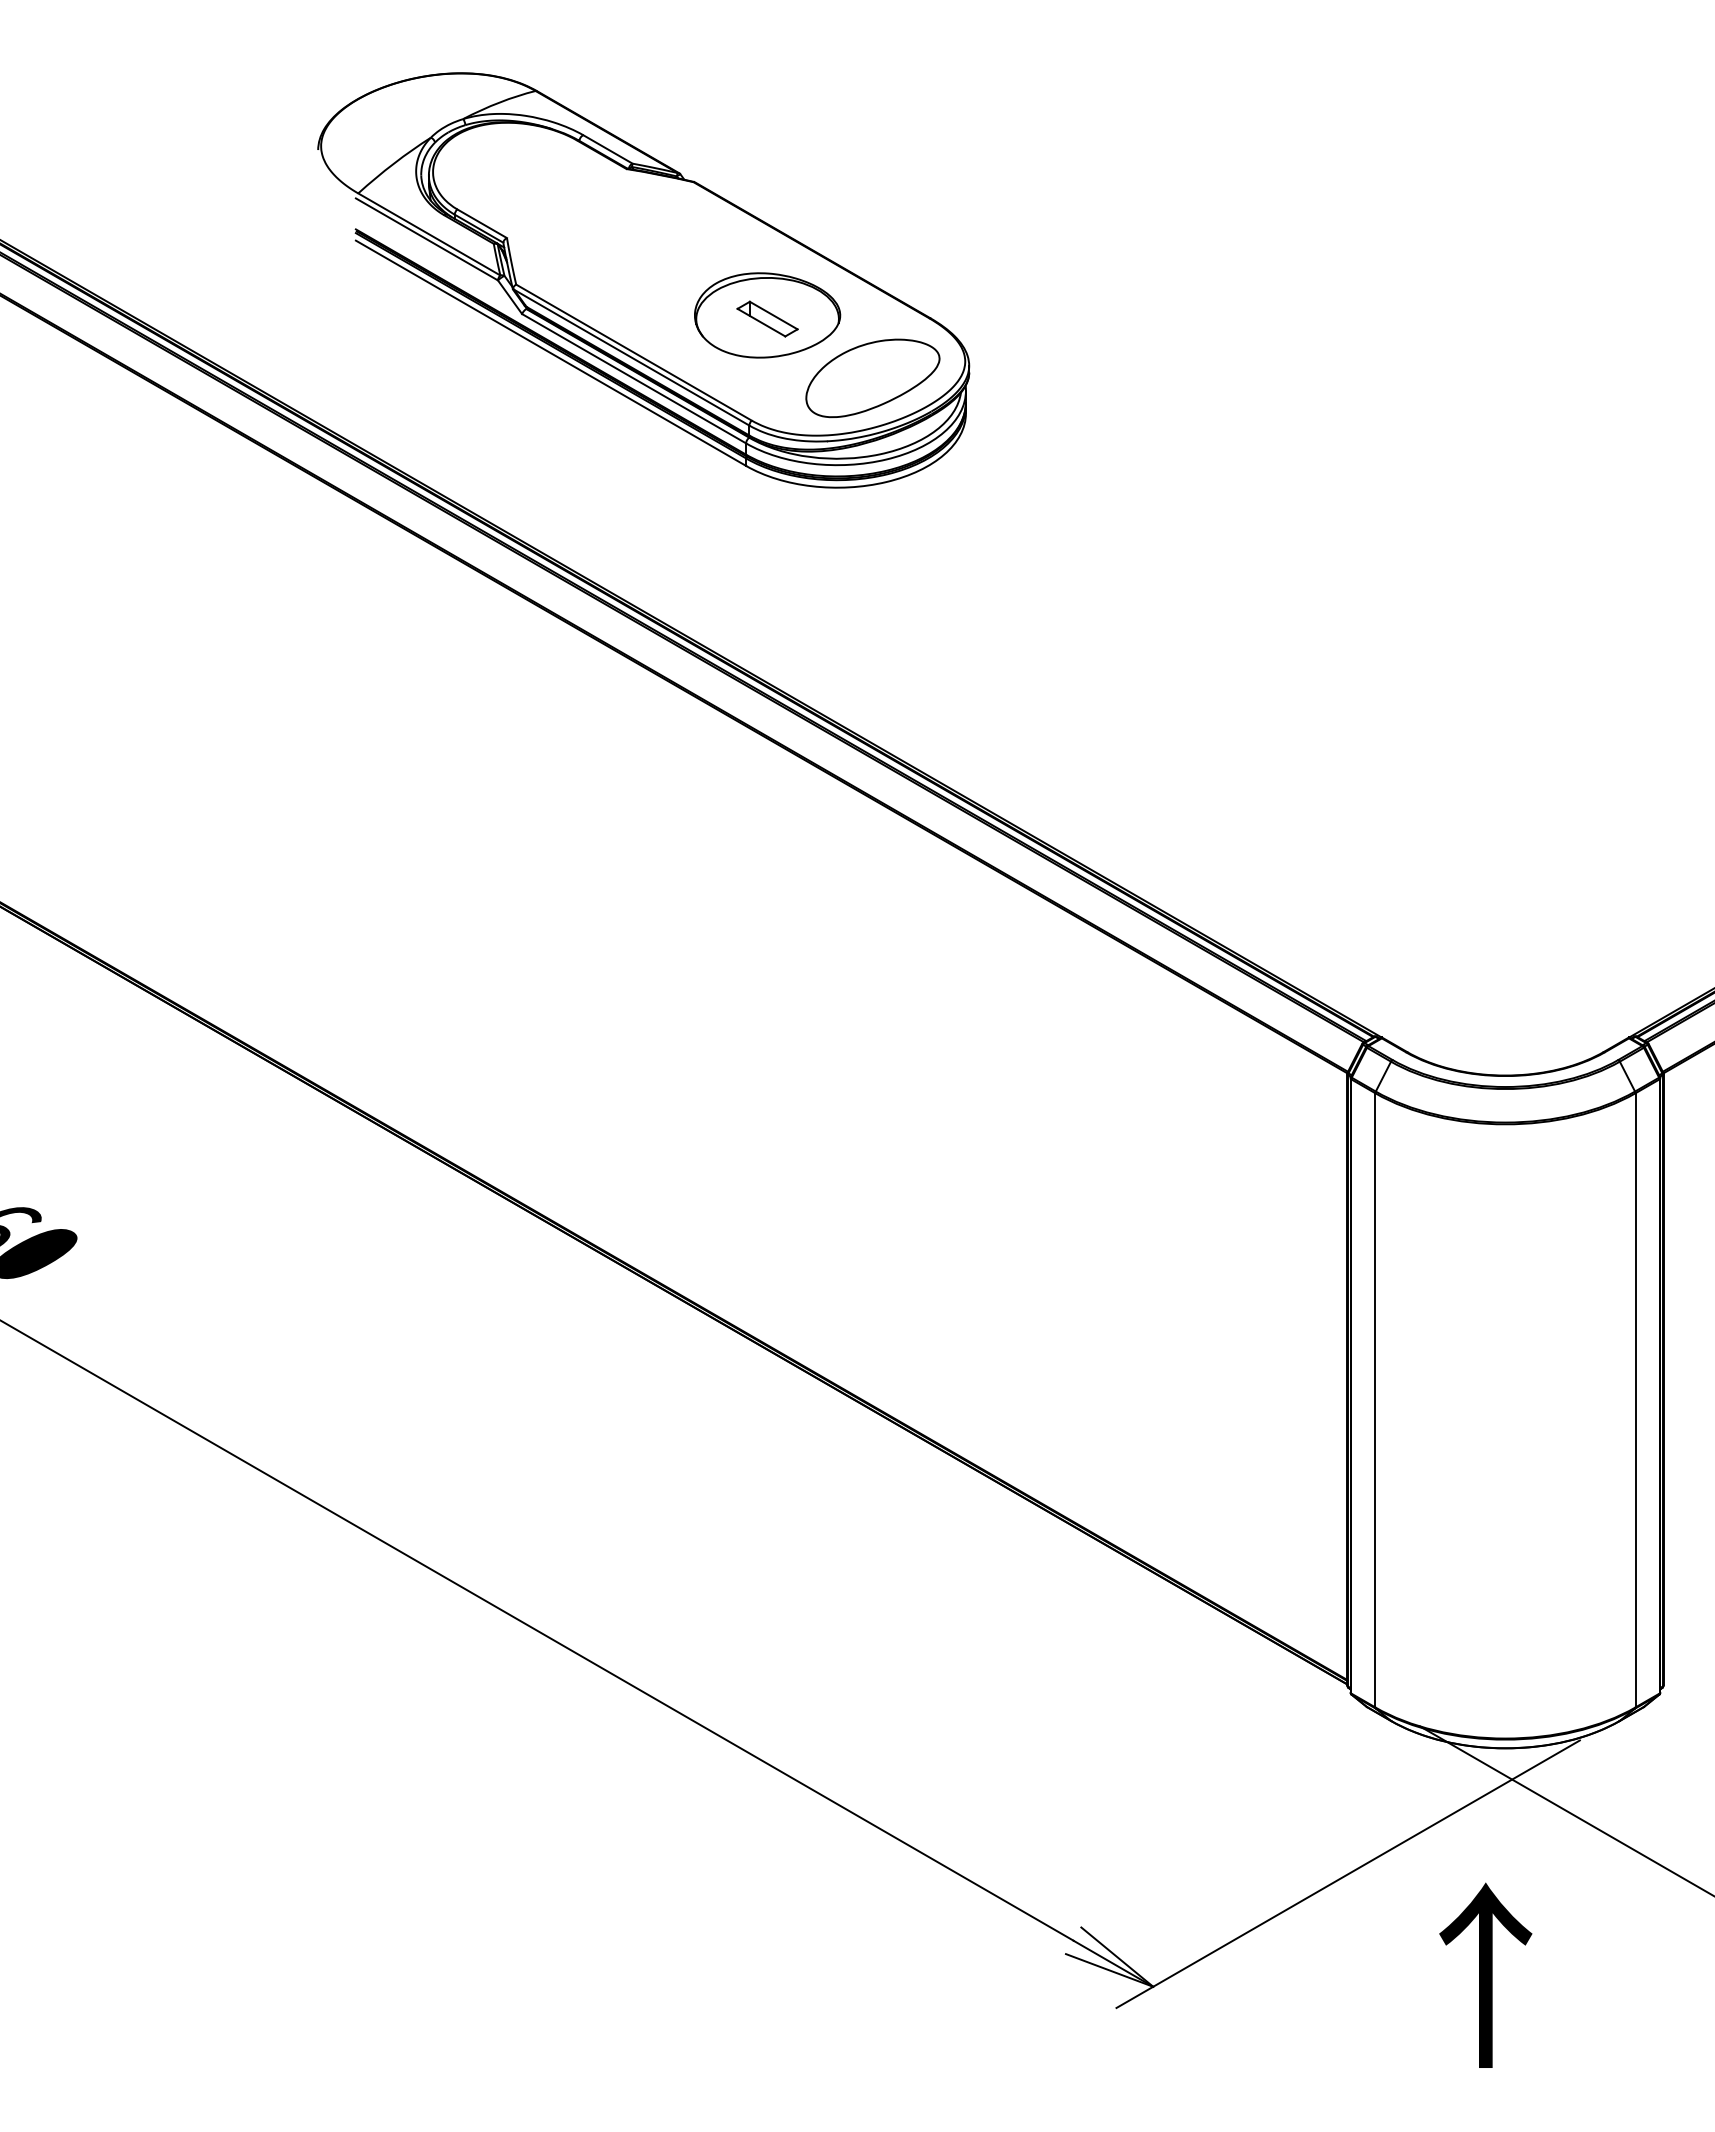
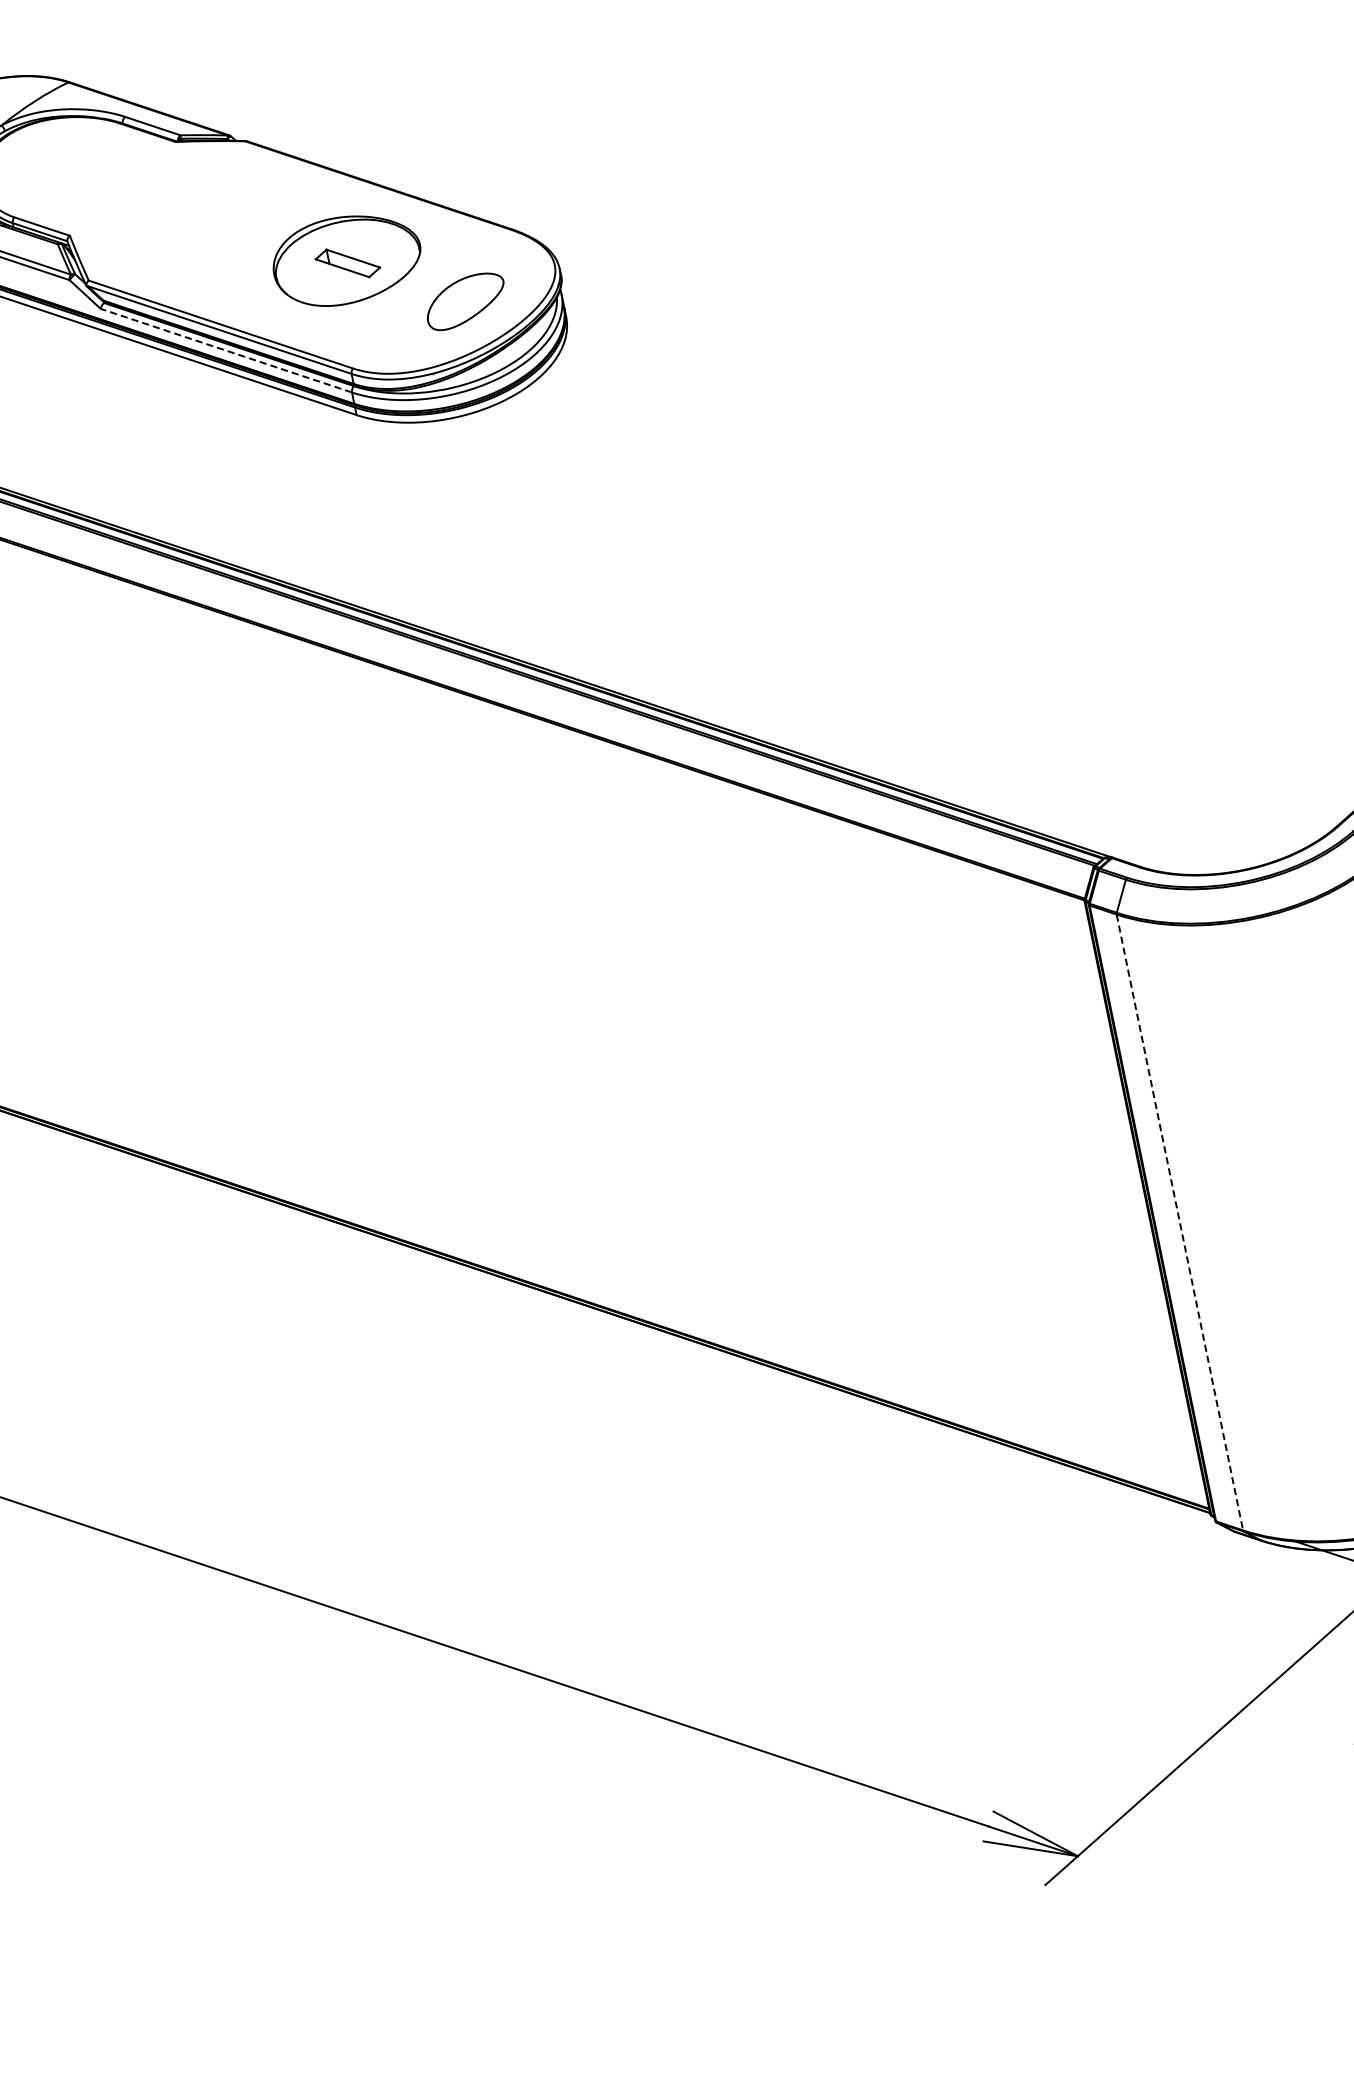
line: (633, 378) -> (225, 350), solid -> dashed
part: (872, 378) -> (465, 301), size x0.6
line: (1375, 1400) -> (1180, 1222), solid -> dashed

